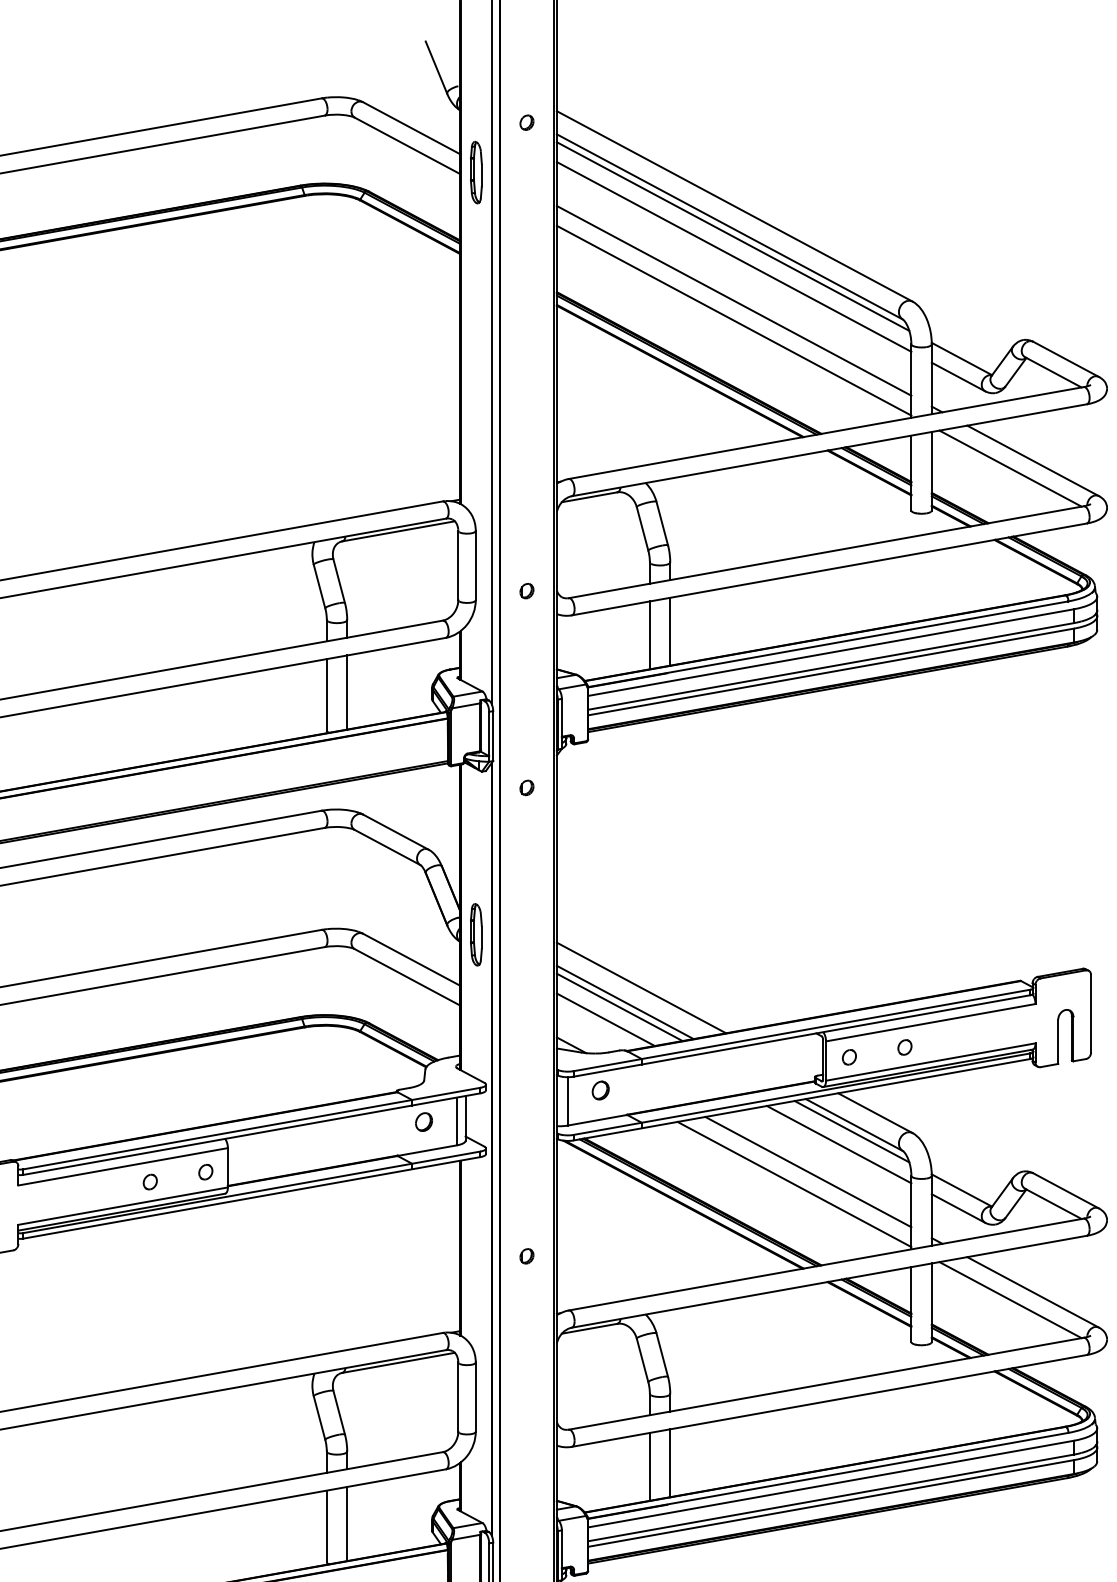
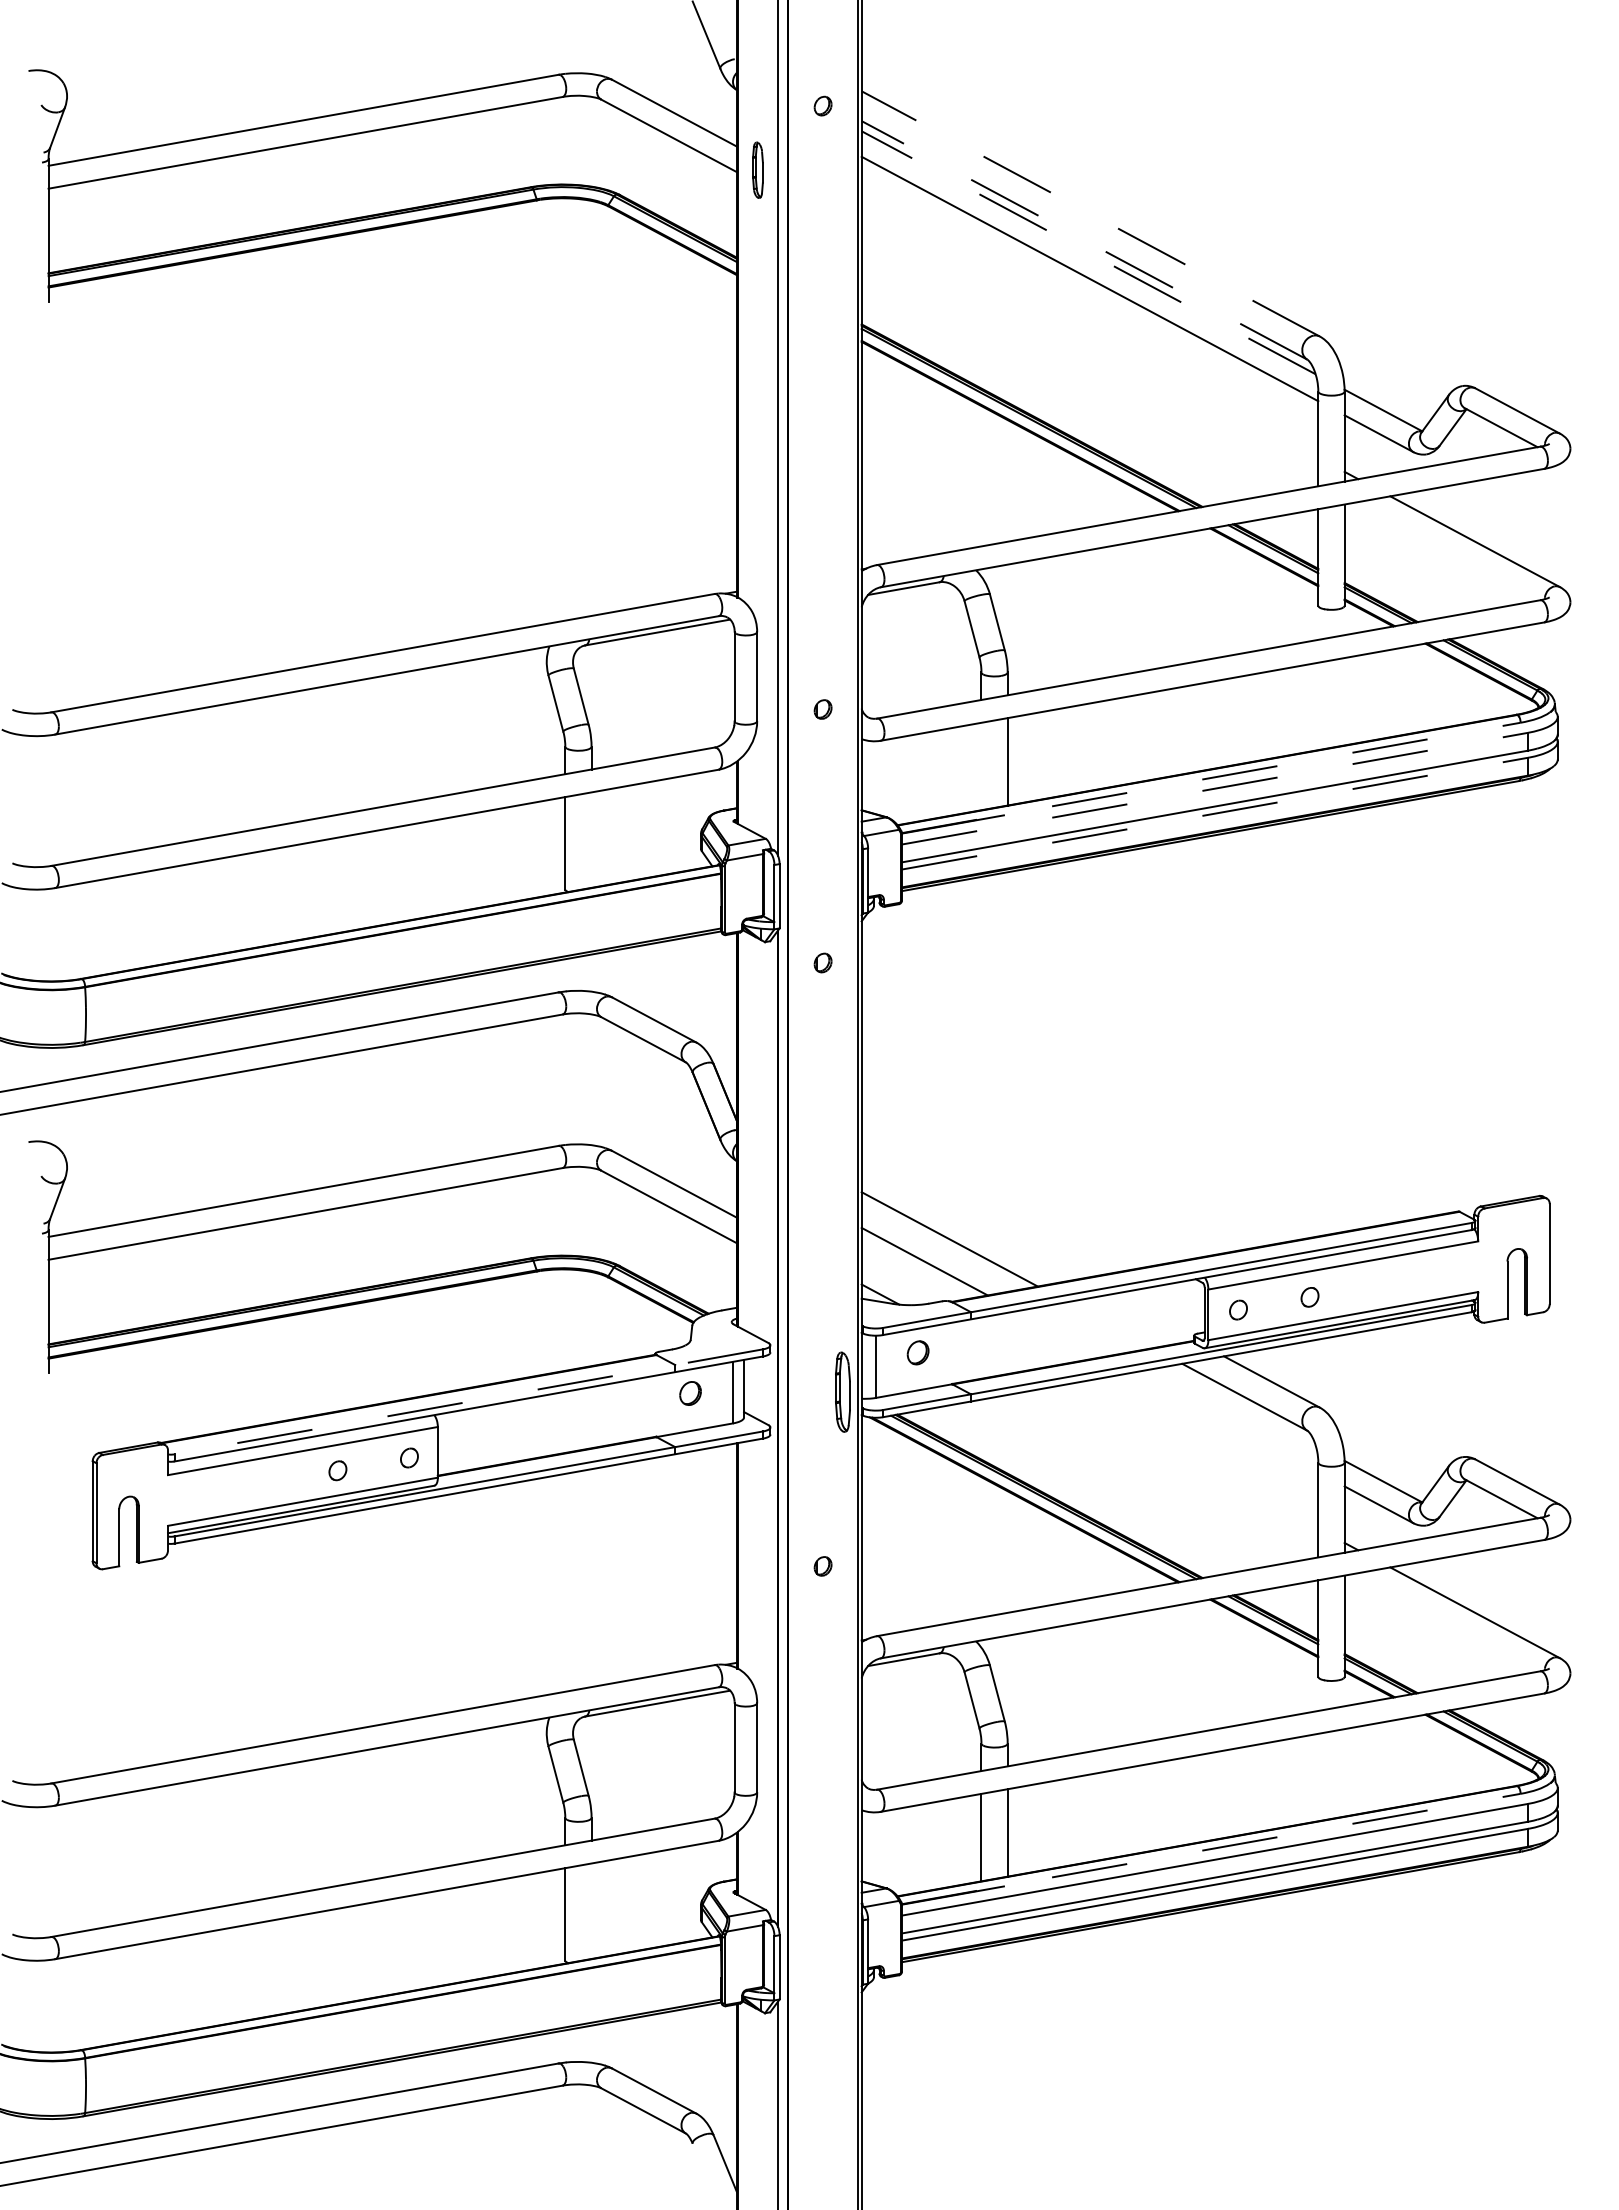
part: (476, 171) -> (757, 169), size x0.7
line: (734, 206) -> (1090, 213), solid -> dashed
line: (729, 227) -> (1084, 240), solid -> dashed
line: (732, 236) -> (1088, 252), solid -> dashed
line: (733, 300) -> (1089, 335), removed
line: (733, 320) -> (1089, 360), removed
line: (1010, 468) -> (1445, 551), removed
line: (649, 635) -> (981, 766), removed
line: (828, 643) -> (1211, 777), solid -> dashed
line: (830, 652) -> (1214, 788), solid -> dashed
line: (830, 671) -> (1214, 813), solid -> dashed
line: (347, 692) -> (591, 839), removed
part: (476, 934) -> (842, 1391), moved
line: (641, 987) -> (970, 1220), removed
line: (619, 1007) -> (942, 1245), removed
line: (251, 1128) -> (468, 1401), solid -> dashed
line: (851, 1131) -> (1241, 1405), removed
line: (839, 1144) -> (1225, 1422), removed
line: (808, 1171) -> (1185, 1457), removed
line: (794, 1184) -> (1167, 1473), removed
line: (1010, 1299) -> (1445, 1622), removed
line: (828, 1475) -> (1211, 1848), solid -> dashed
line: (347, 1523) -> (591, 1910), removed

